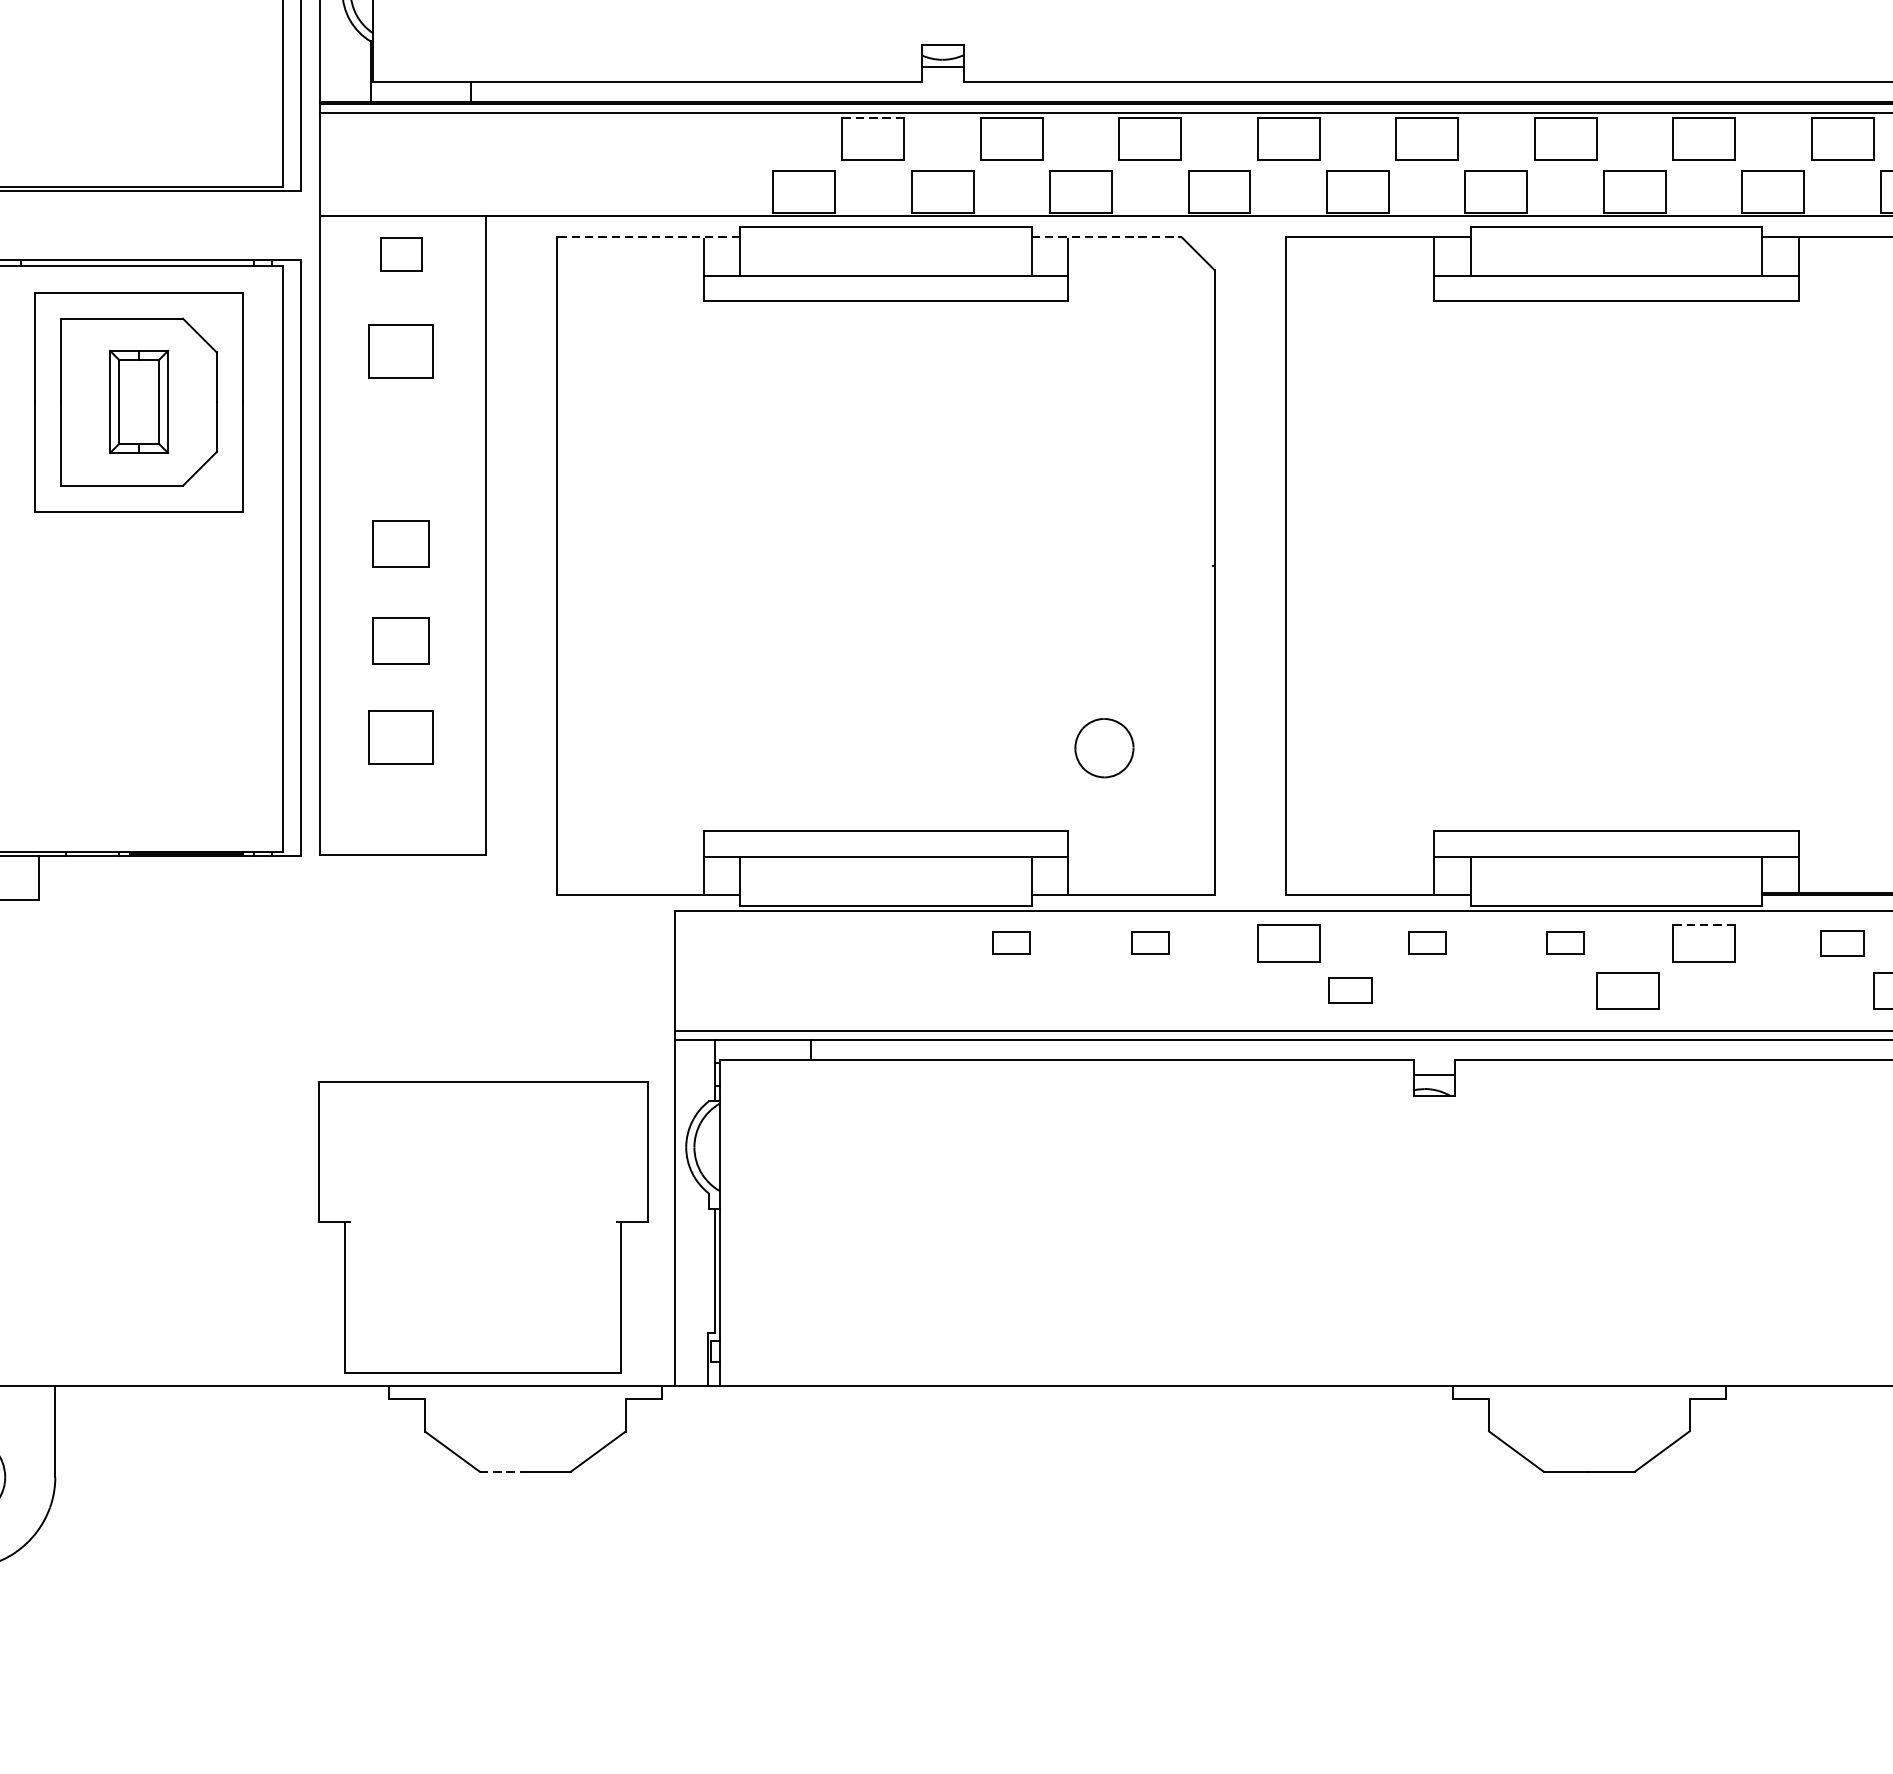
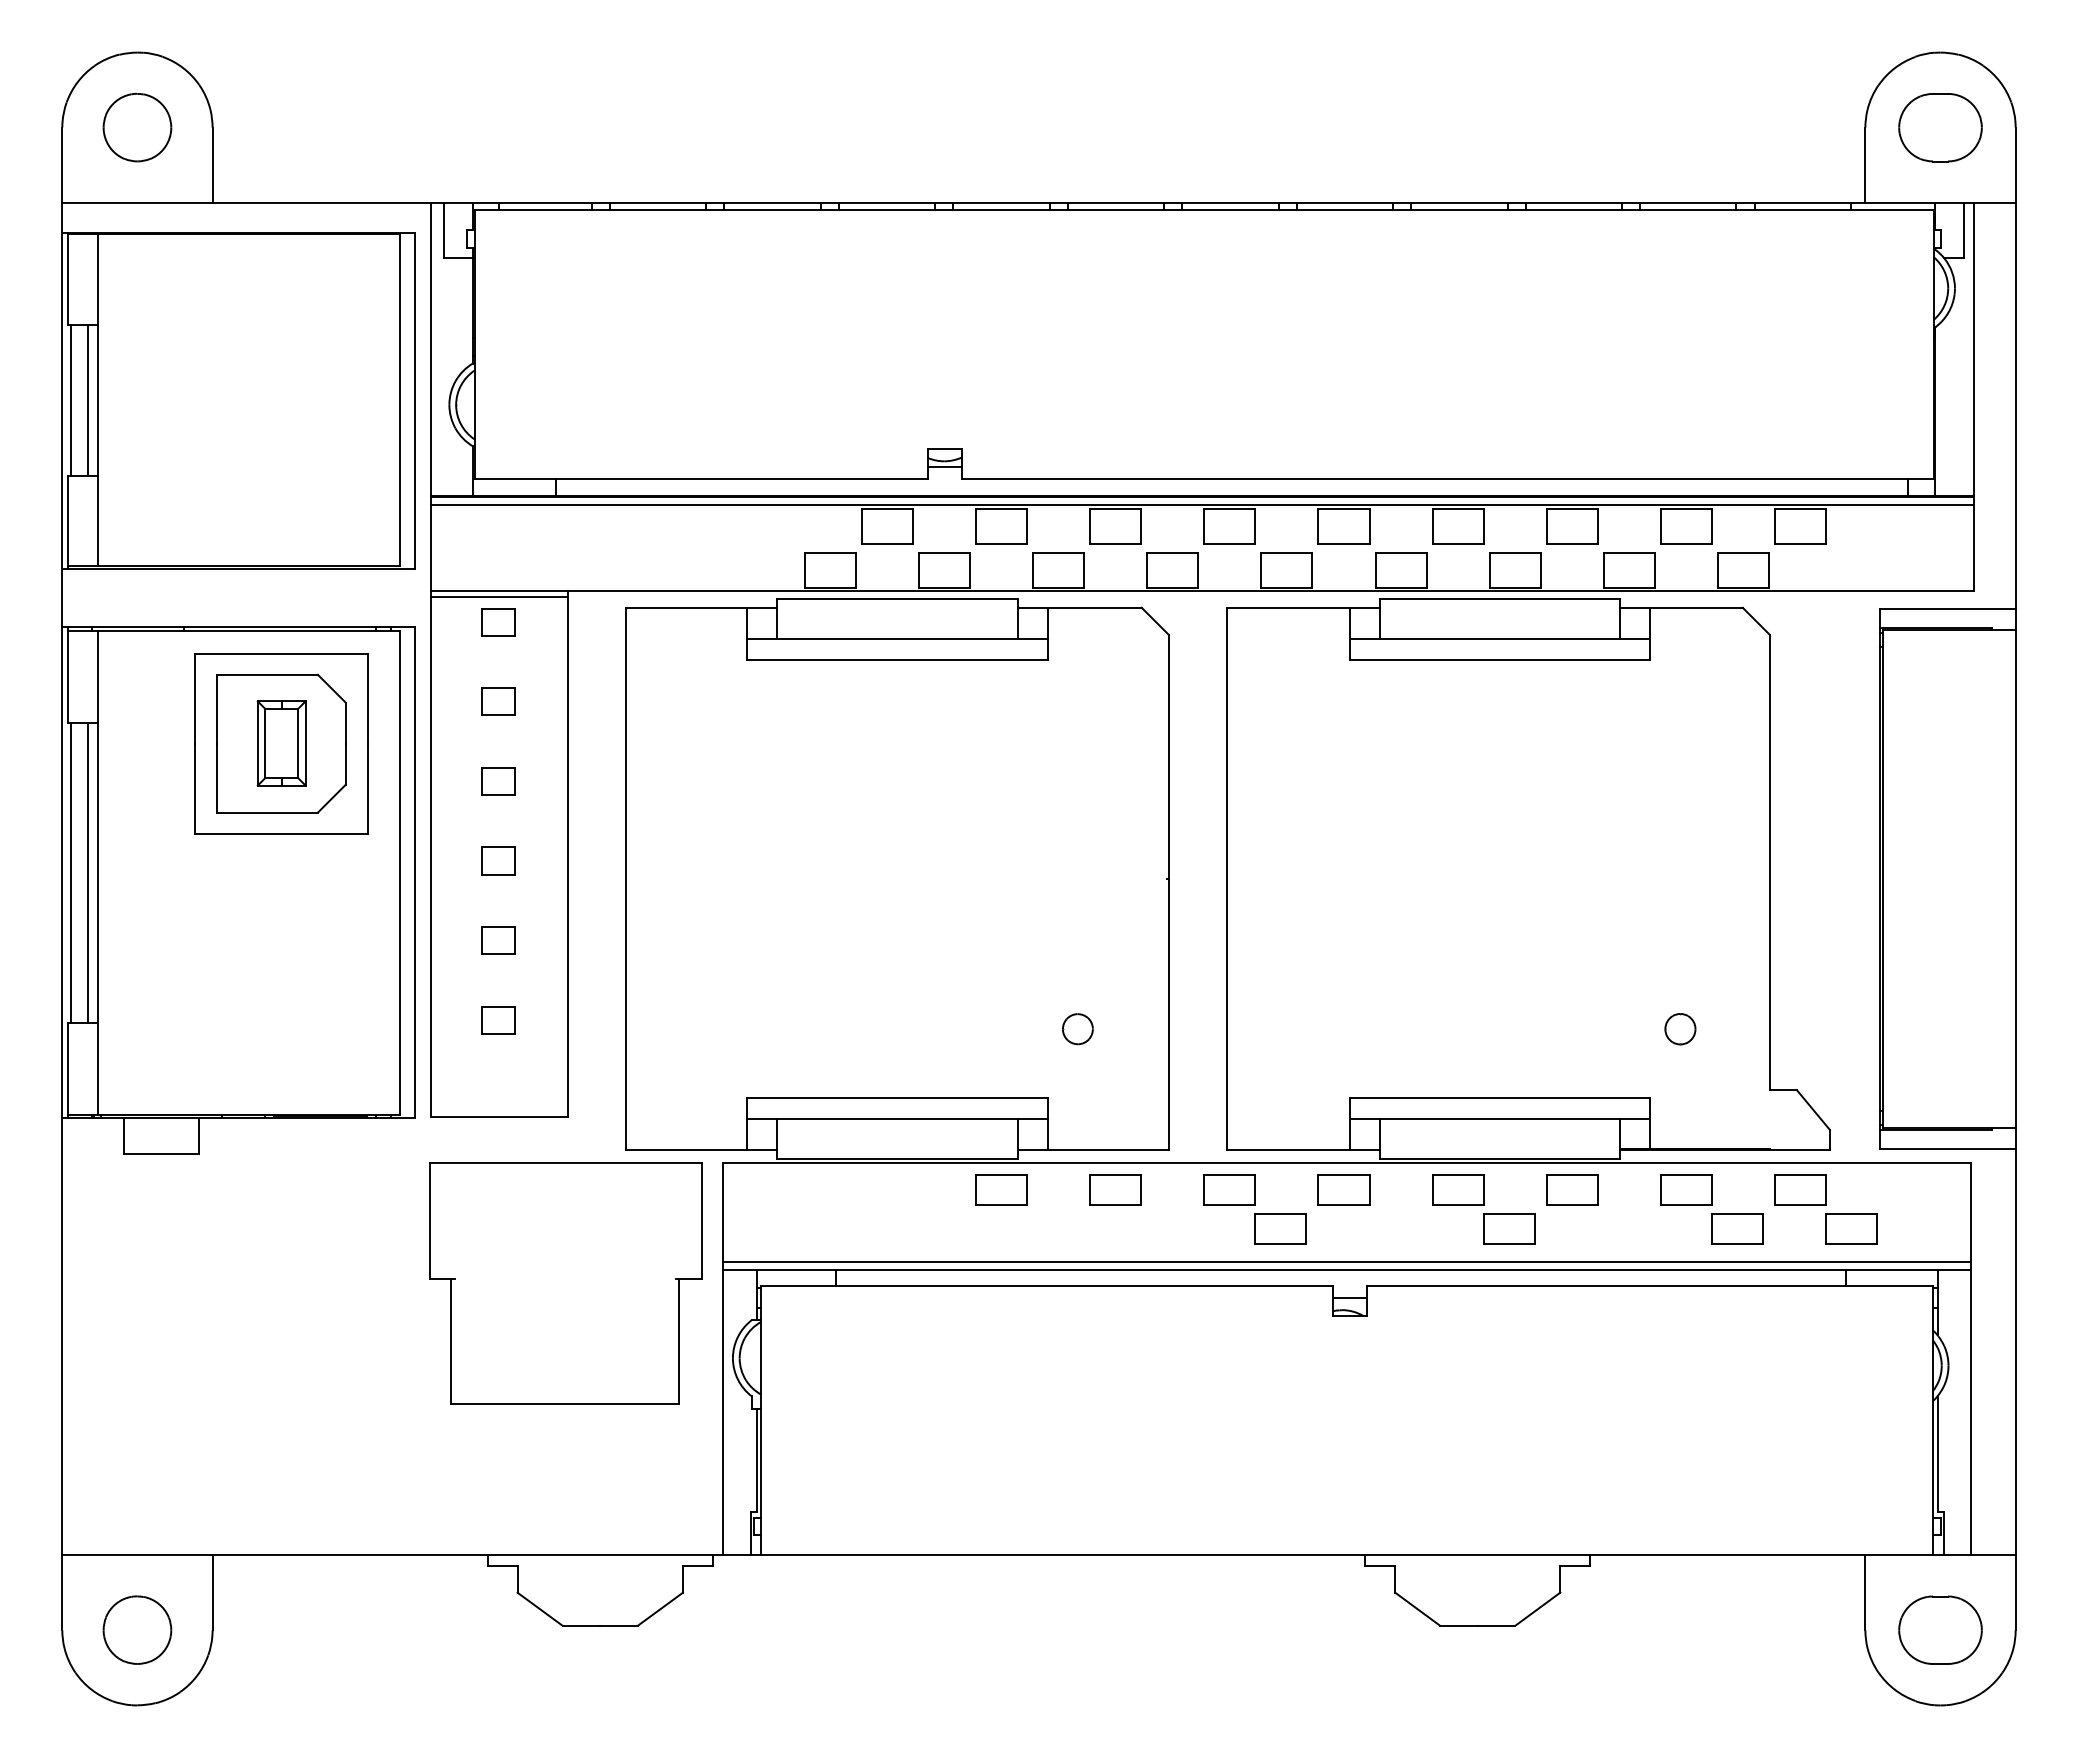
line: (873, 118) -> (887, 509), dashed -> solid
line: (403, 223) -> (499, 596), added
line: (648, 237) -> (701, 607), dashed -> solid
line: (1106, 237) -> (1079, 607), dashed -> solid
part: (401, 351) -> (498, 701), size x0.62
part: (401, 448) -> (498, 781), added
part: (401, 543) -> (498, 860), size x0.71
part: (401, 640) -> (498, 940), size x0.71
part: (401, 737) -> (498, 1020), size x0.62
part: (1104, 748) -> (1077, 1029), size x0.62
part: (1835, 748) -> (1680, 1029), added
line: (1704, 925) -> (1572, 1175), dashed -> solid
part: (1011, 942) -> (1001, 1189), size x1.67
part: (1150, 942) -> (1115, 1189), size x1.67
part: (1426, 942) -> (1343, 1189), size x1.67
part: (1565, 942) -> (1458, 1189), size x1.67
part: (1842, 942) -> (1686, 1189), size x1.43
part: (1350, 990) -> (1280, 1228), size x1.43
part: (483, 1227) -> (565, 1283), moved
line: (502, 1471) -> (581, 1625), dashed -> solid

